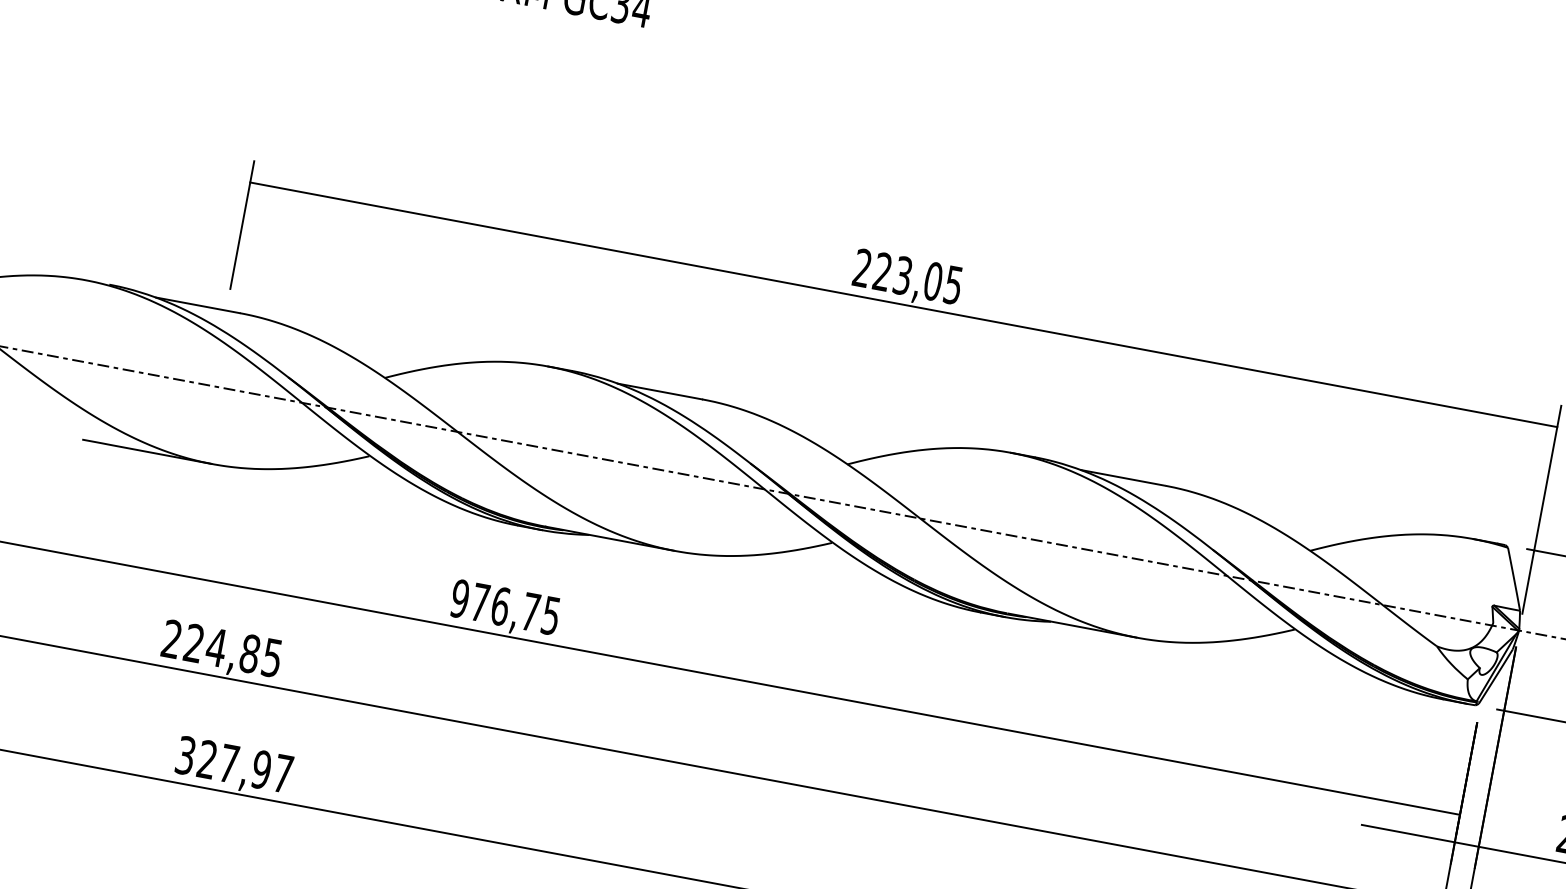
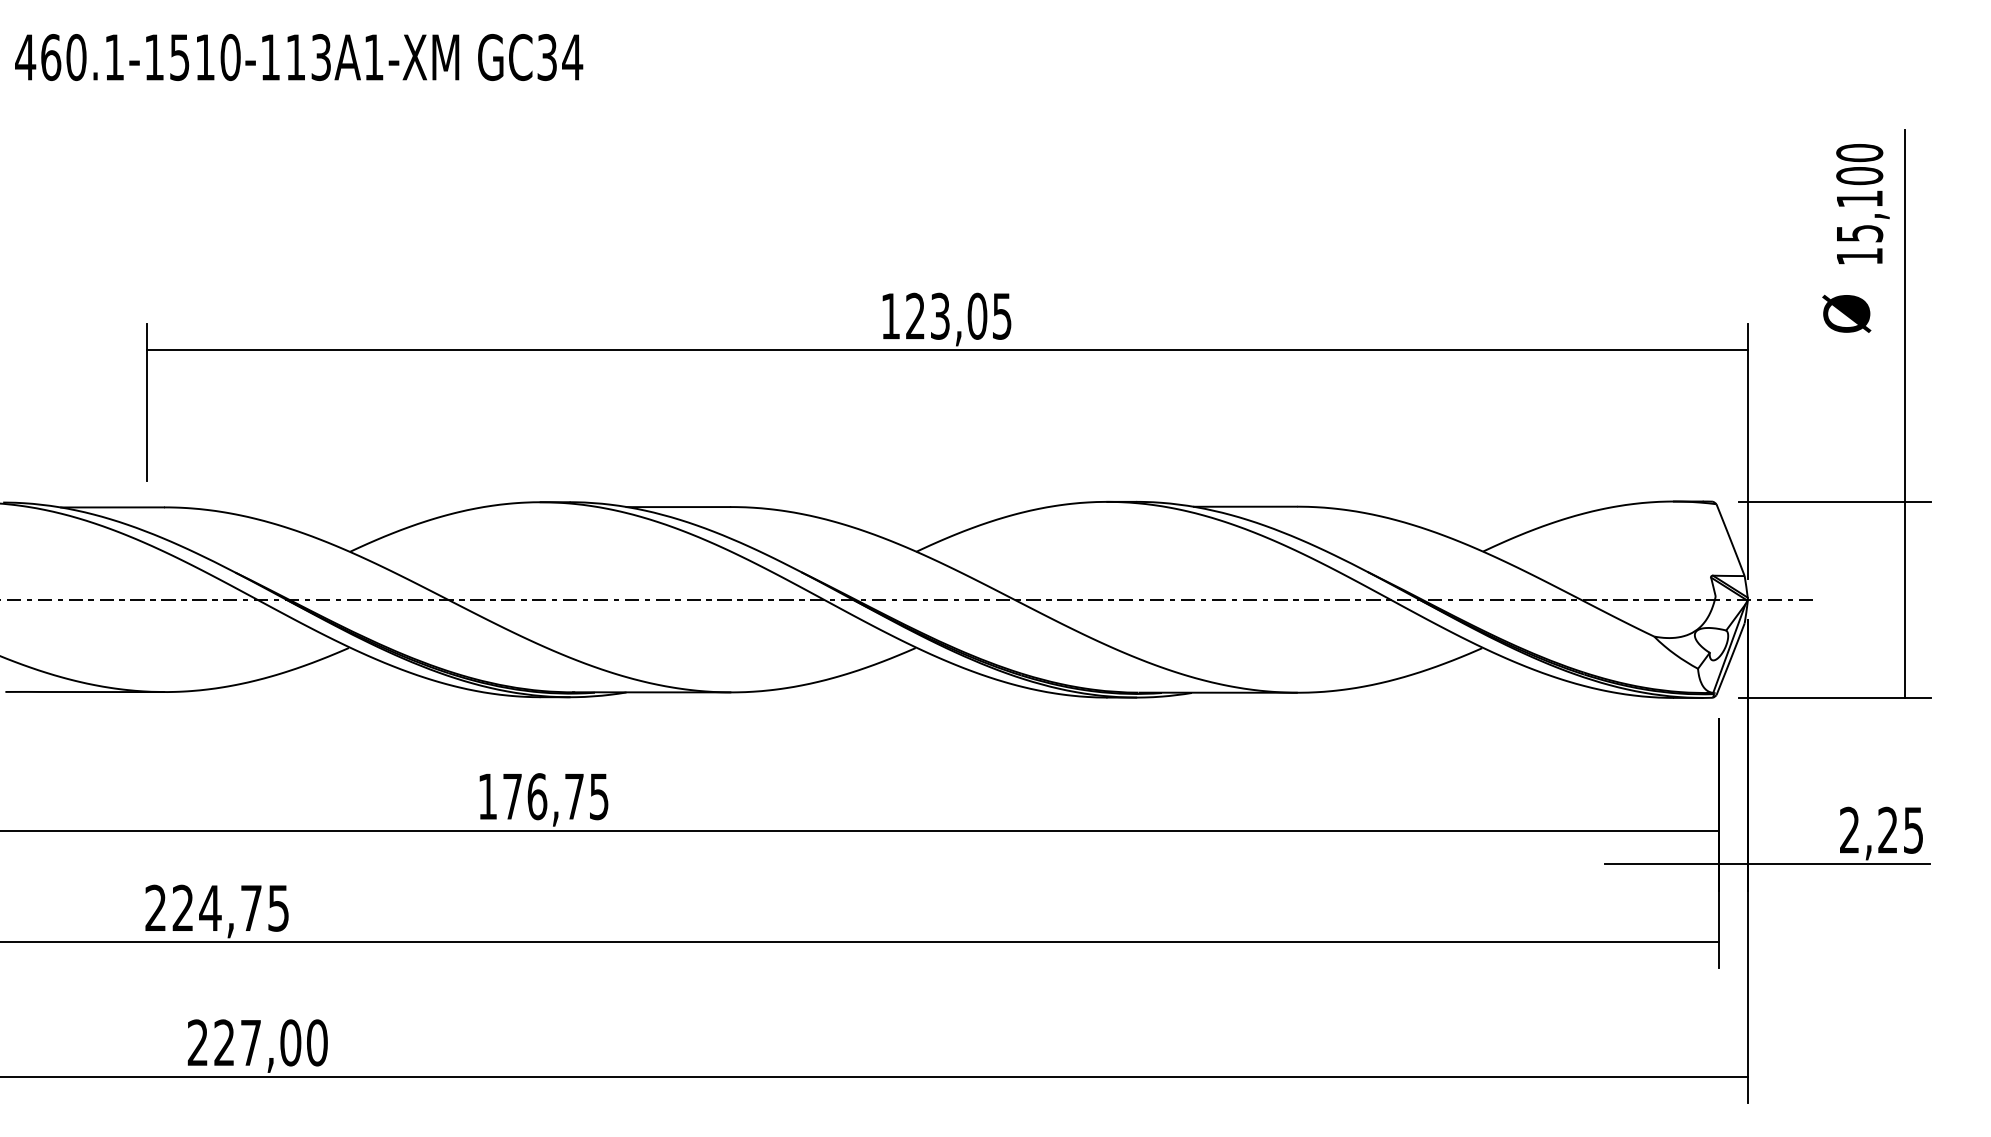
text: (862, 267) -> (890, 315), 223,05 -> 123,05
text: (459, 598) -> (487, 796), 976,75 -> 176,75
text: (250, 653) -> (251, 907), 224,85 -> 224,75
text: (234, 764) -> (257, 1042), 327,97 -> 227,00

